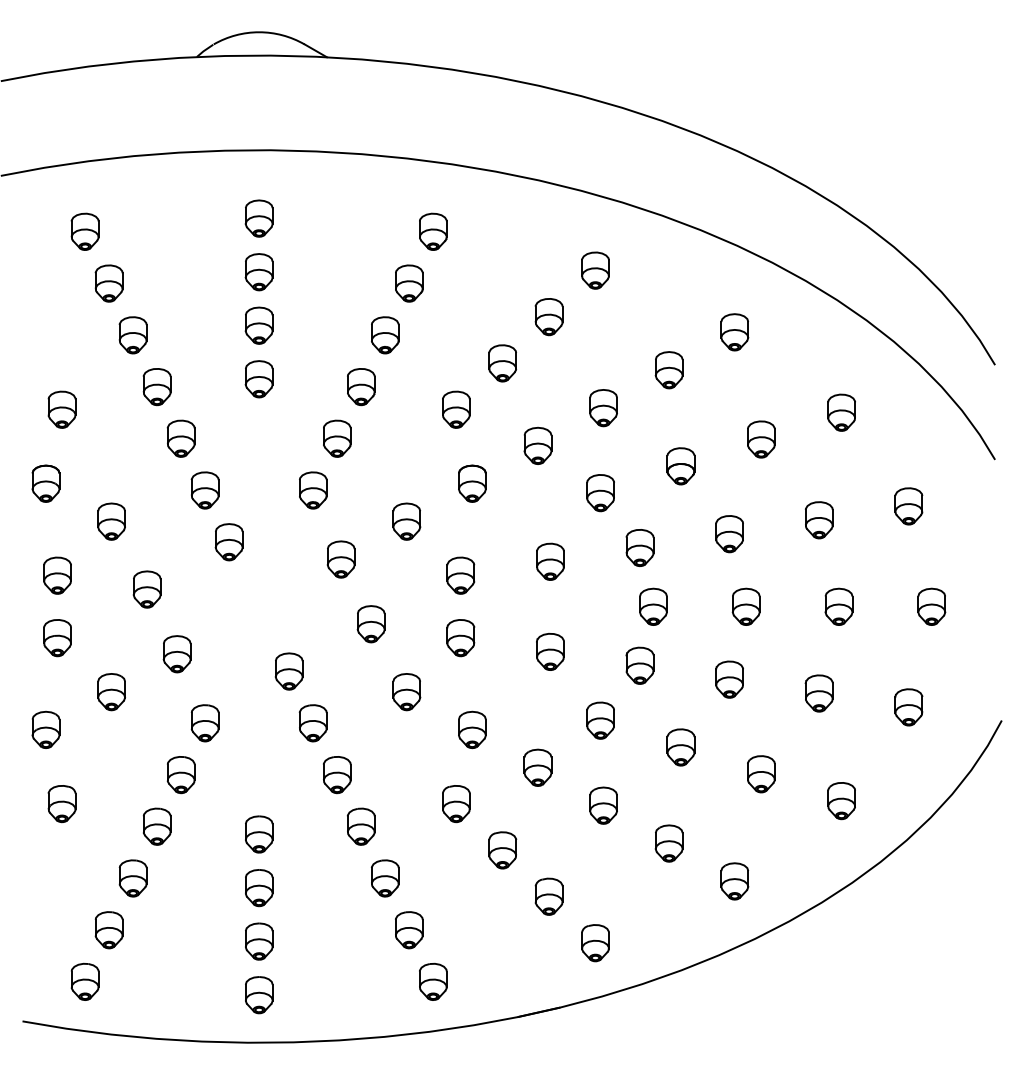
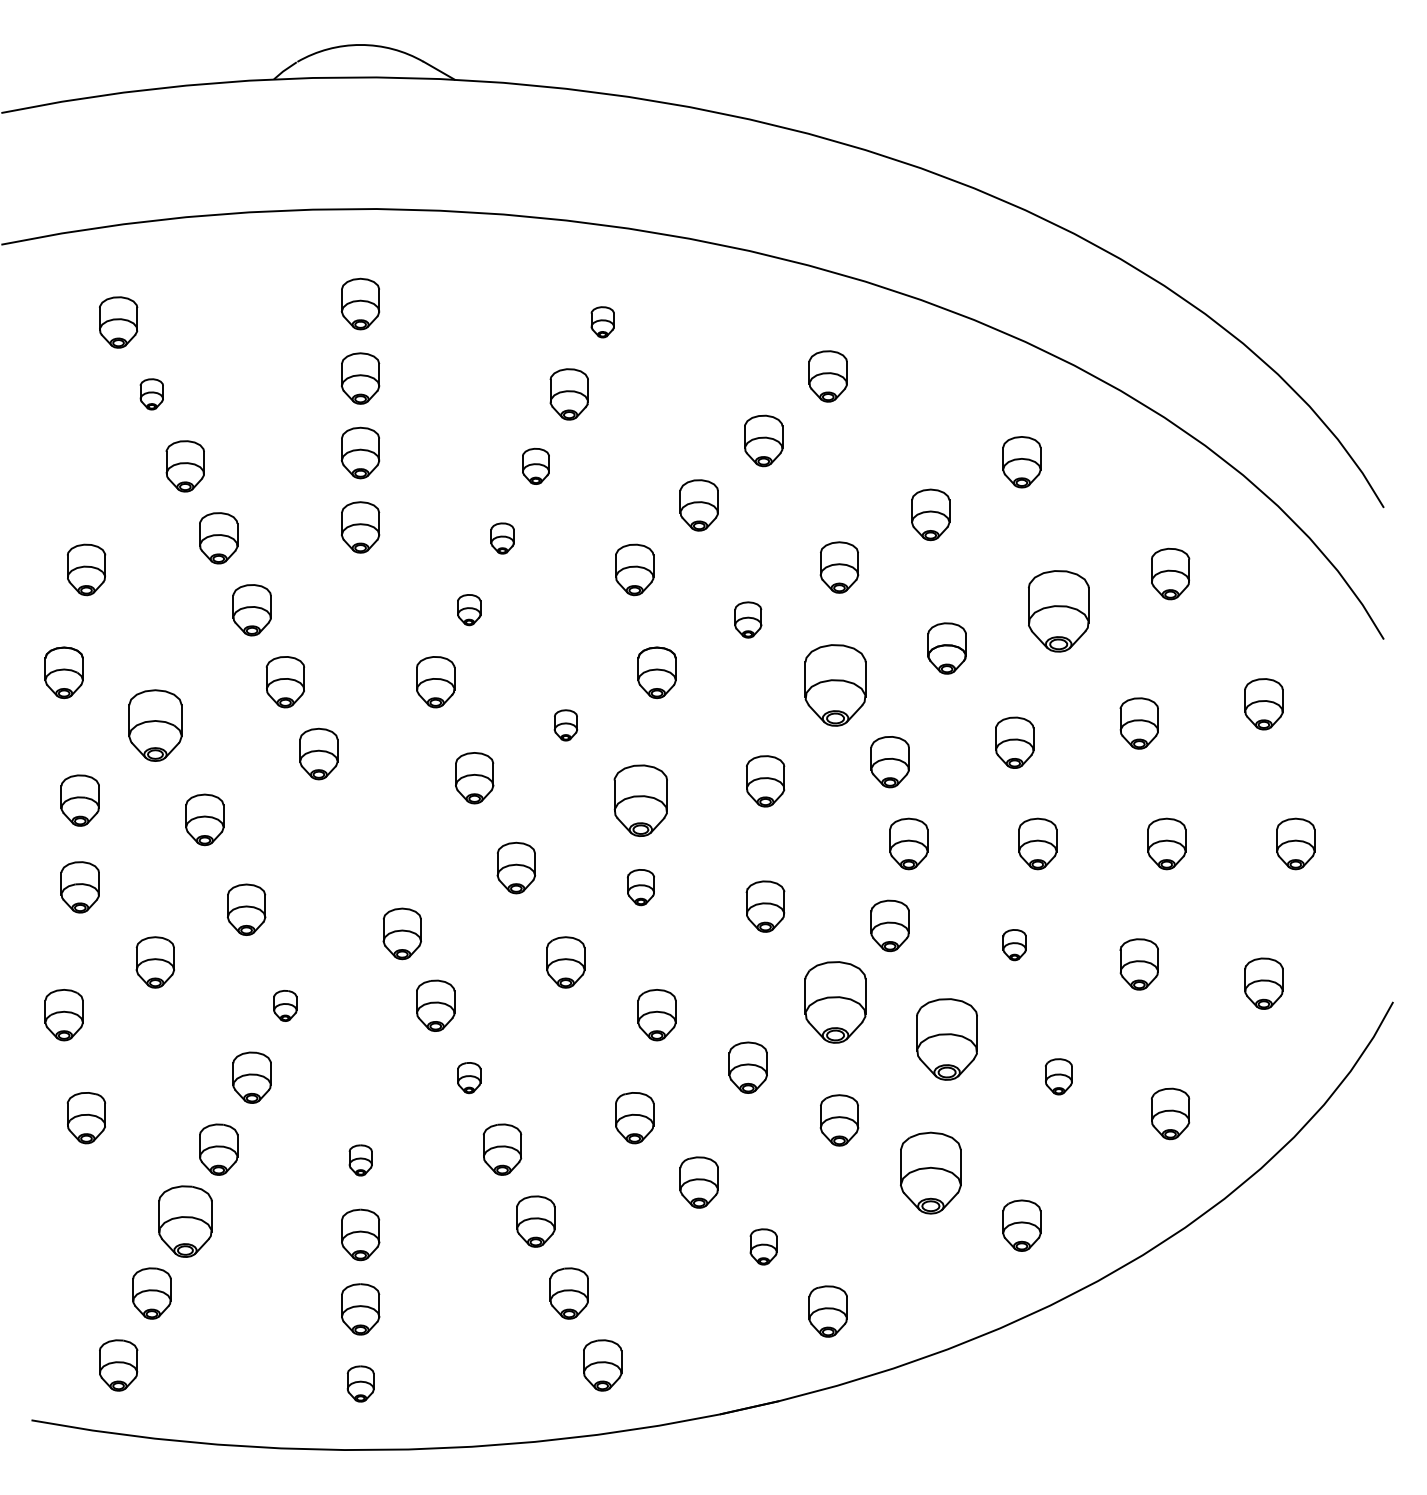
part: (433, 231) -> (602, 322), size x0.6
part: (108, 283) -> (151, 394), size x0.6
part: (385, 335) -> (536, 466), size x0.7
part: (361, 387) -> (502, 538), size x0.6
part: (337, 438) -> (469, 609), size x0.6
part: (761, 439) -> (1059, 611), size x1.6
part: (537, 445) -> (747, 619), size x0.7
part: (600, 493) -> (835, 686), size x1.6
part: (111, 521) -> (155, 725), size x1.4
part: (406, 521) -> (565, 725), size x0.6
part: (460, 575) -> (640, 800), size x1.4
part: (460, 638) -> (640, 887), size x0.7
part: (729, 679) -> (1014, 944), size x0.6
part: (600, 720) -> (835, 1001), size x1.6
part: (204, 723) -> (284, 1006), size x0.6
part: (680, 747) -> (946, 1039), size x1.6
part: (761, 774) -> (1059, 1077), size x0.7
part: (337, 775) -> (469, 1078), size x0.6
part: (259, 834) -> (361, 1160), size x0.6
part: (668, 843) -> (929, 1172), size x1.6
part: (132, 878) -> (184, 1221), size x1.4
part: (548, 896) -> (762, 1246), size x0.7
part: (259, 995) -> (361, 1384), size x0.7

